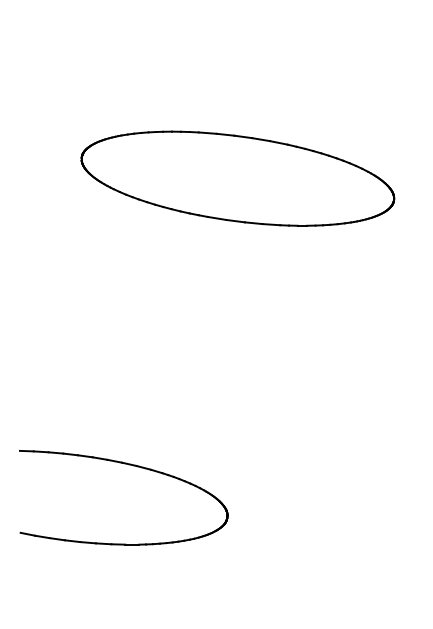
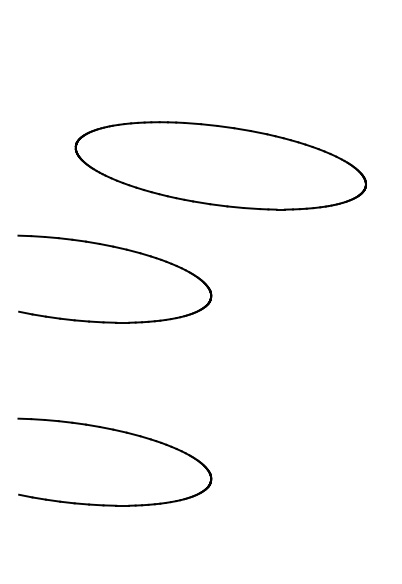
part: (129, 268) -> (120, 249), added

